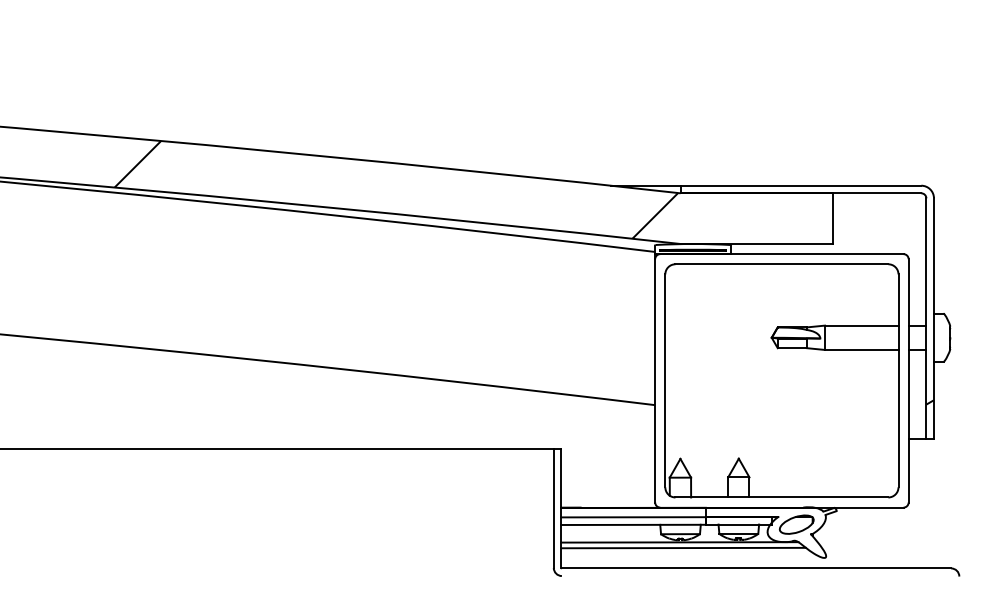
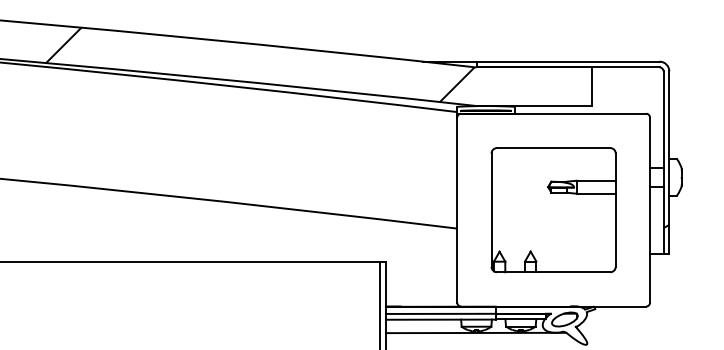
part: (781, 380) -> (553, 209), size x0.7
line: (683, 547) -> (478, 336), removed

